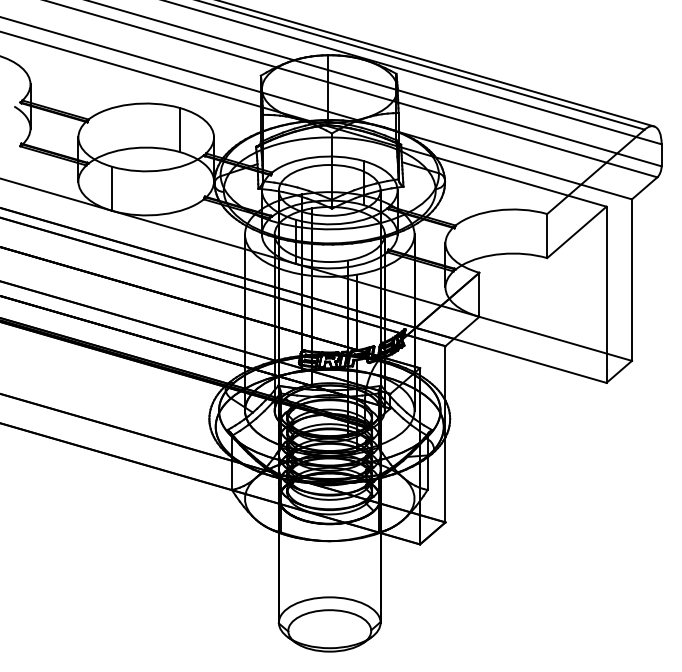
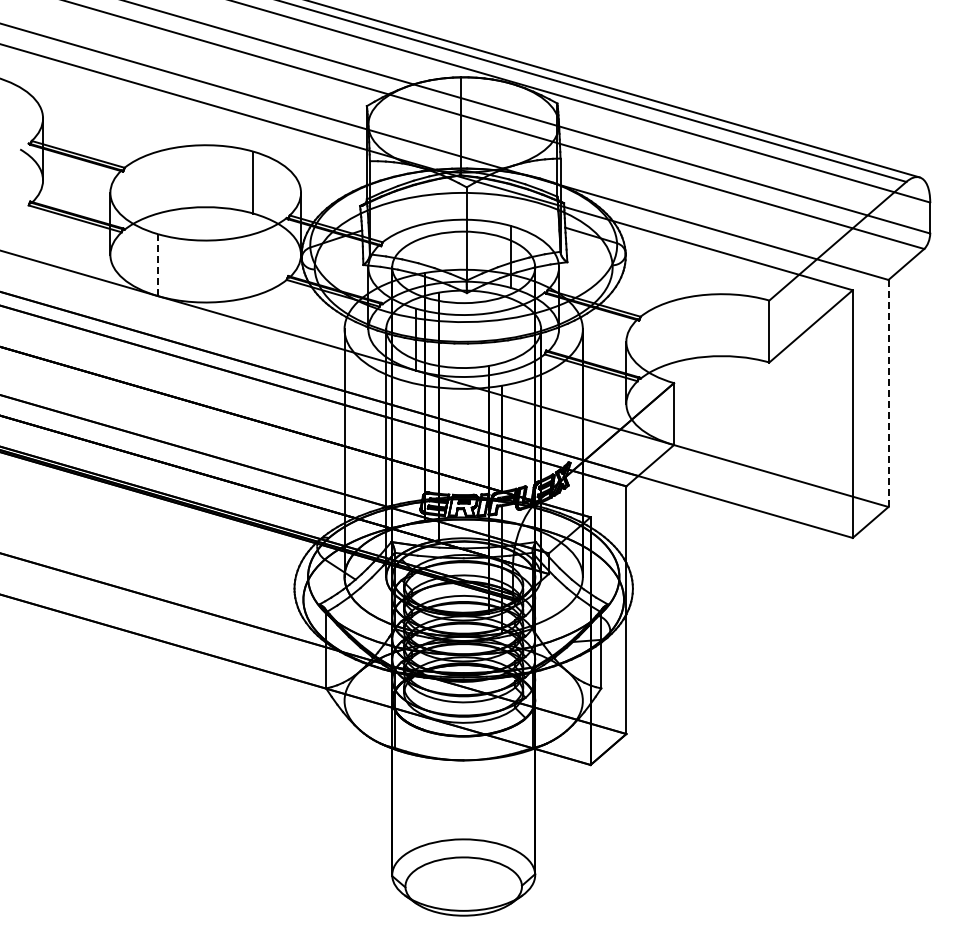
line: (112, 189) -> (158, 265), solid -> dashed
line: (631, 280) -> (888, 393), solid -> dashed

